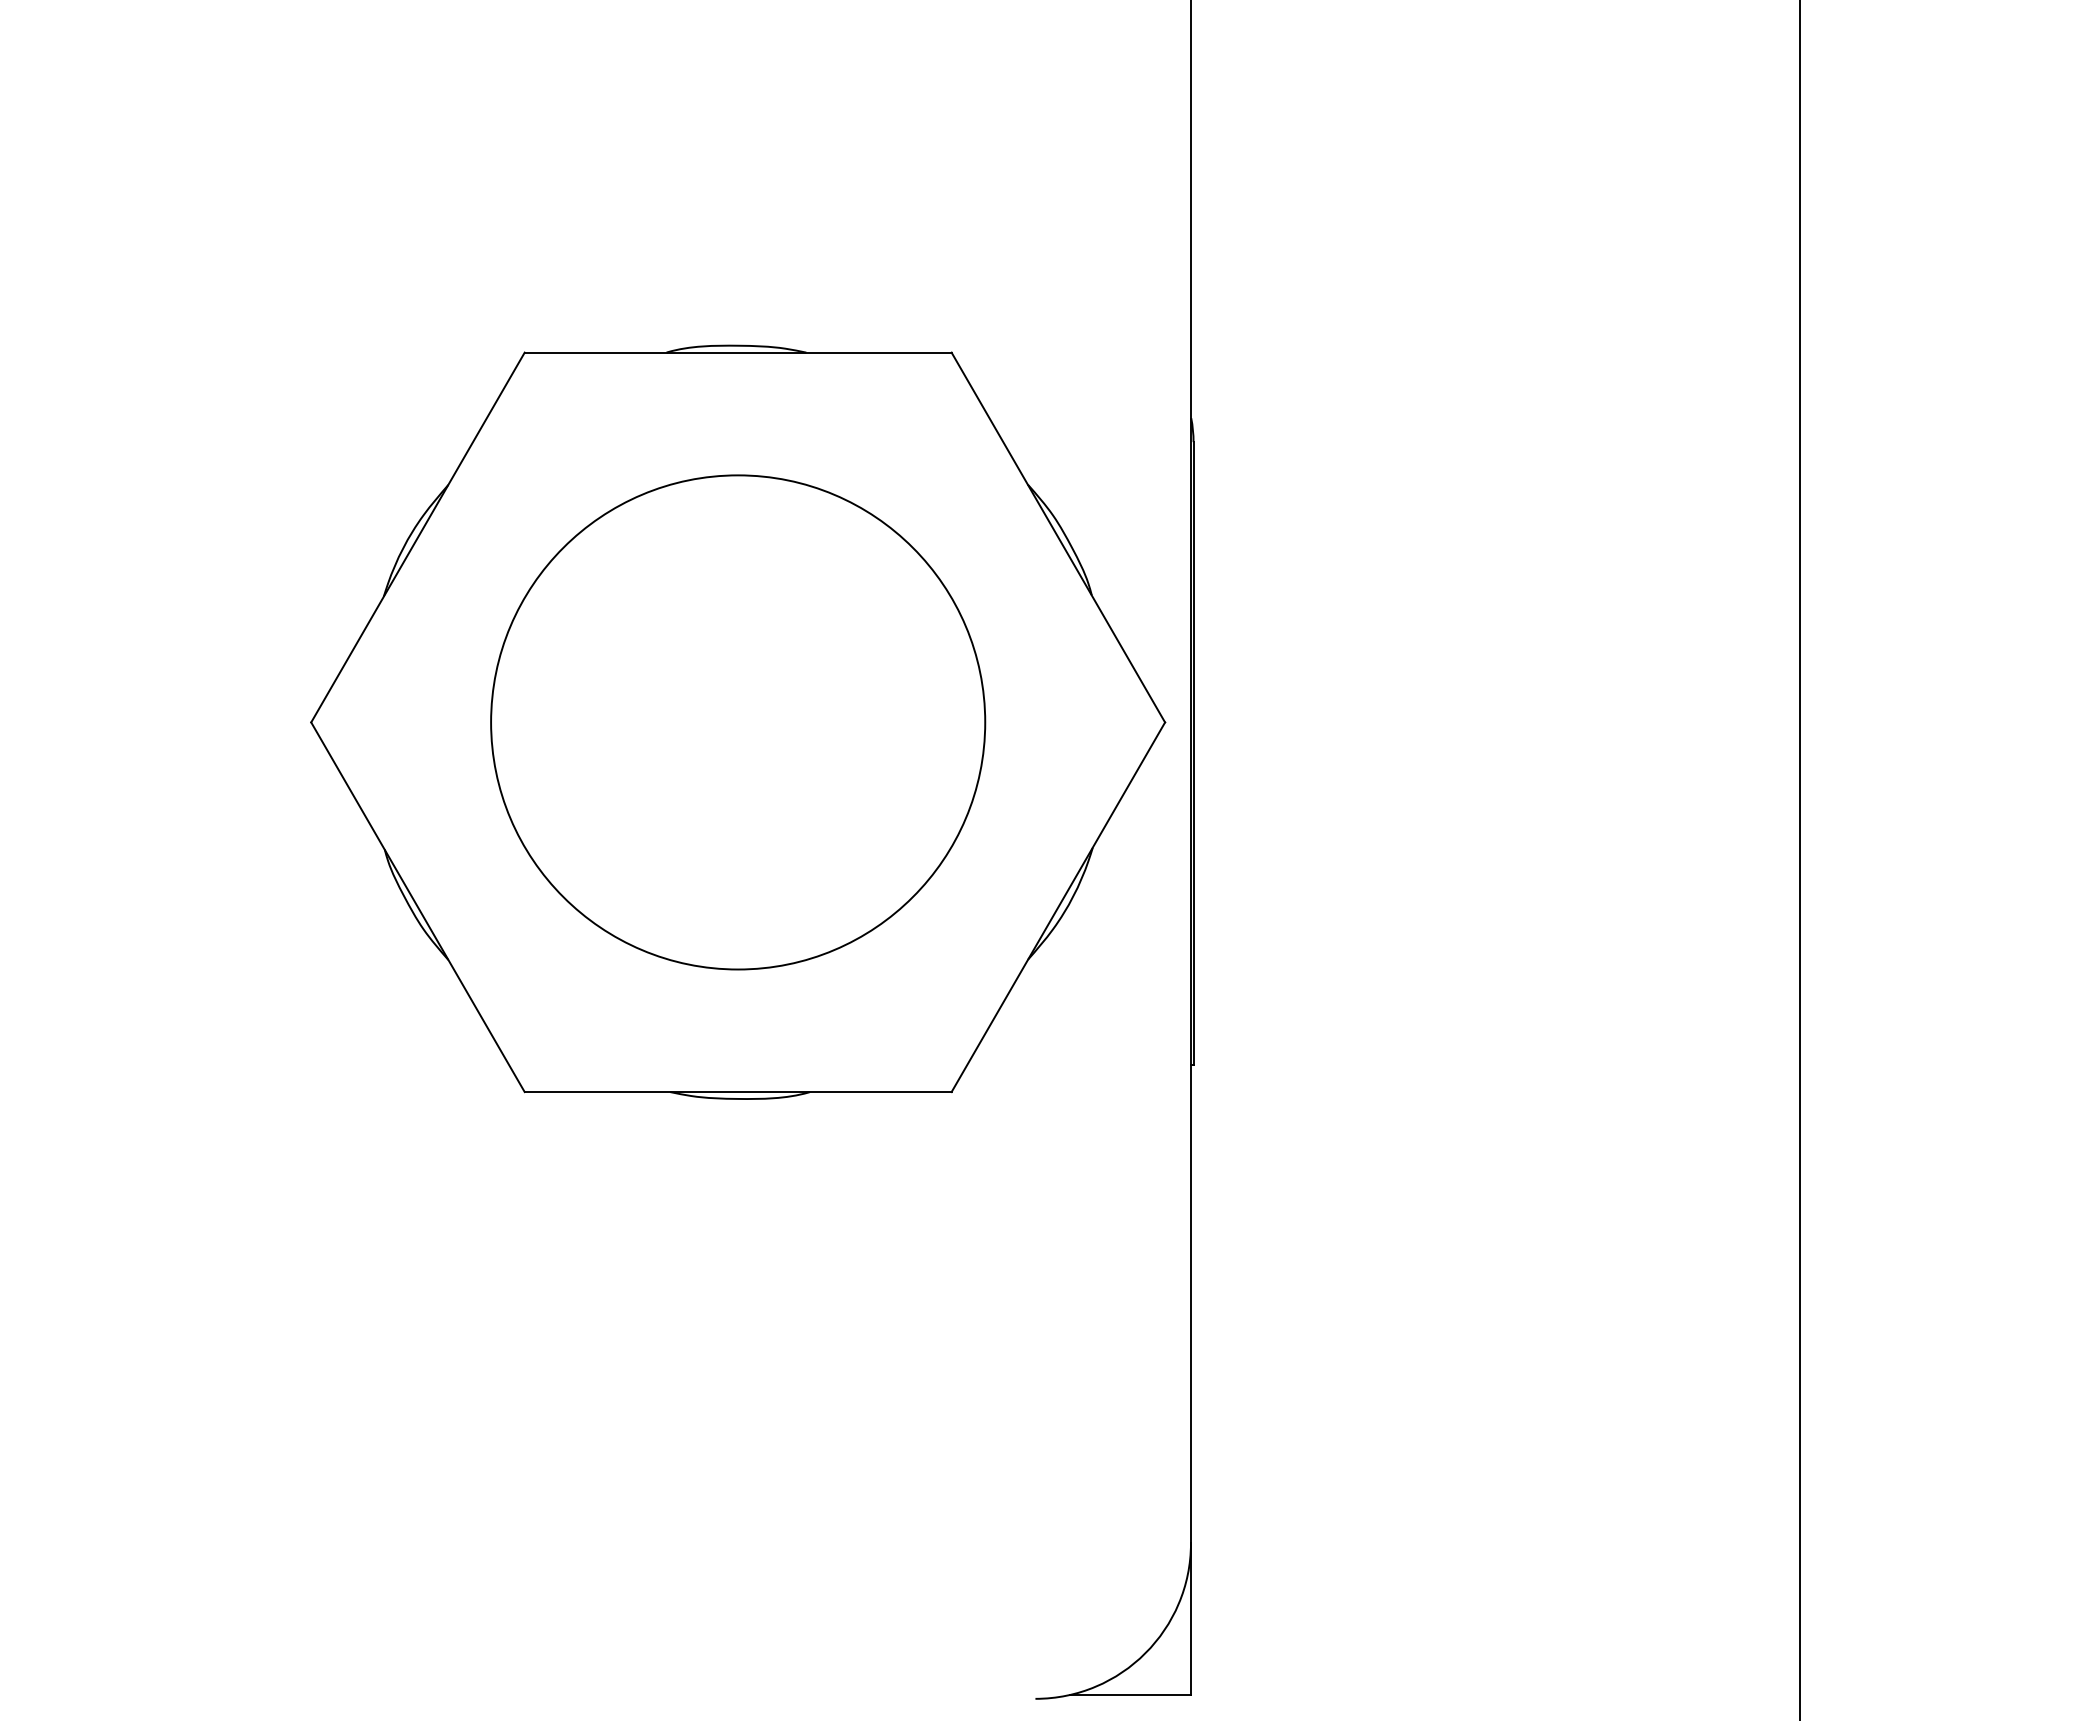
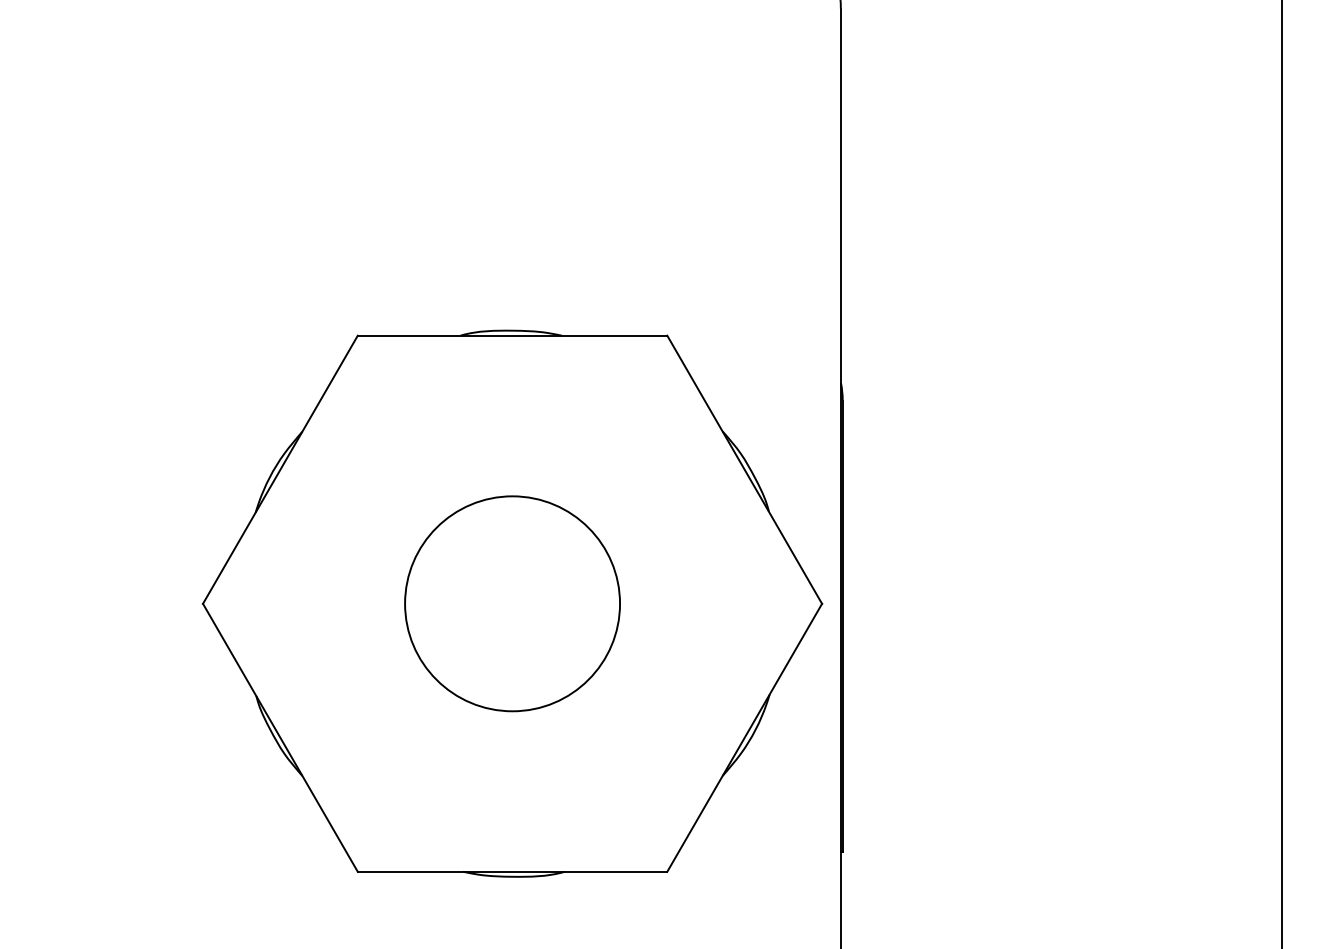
circle: (738, 722) -> (512, 603), size x0.6

